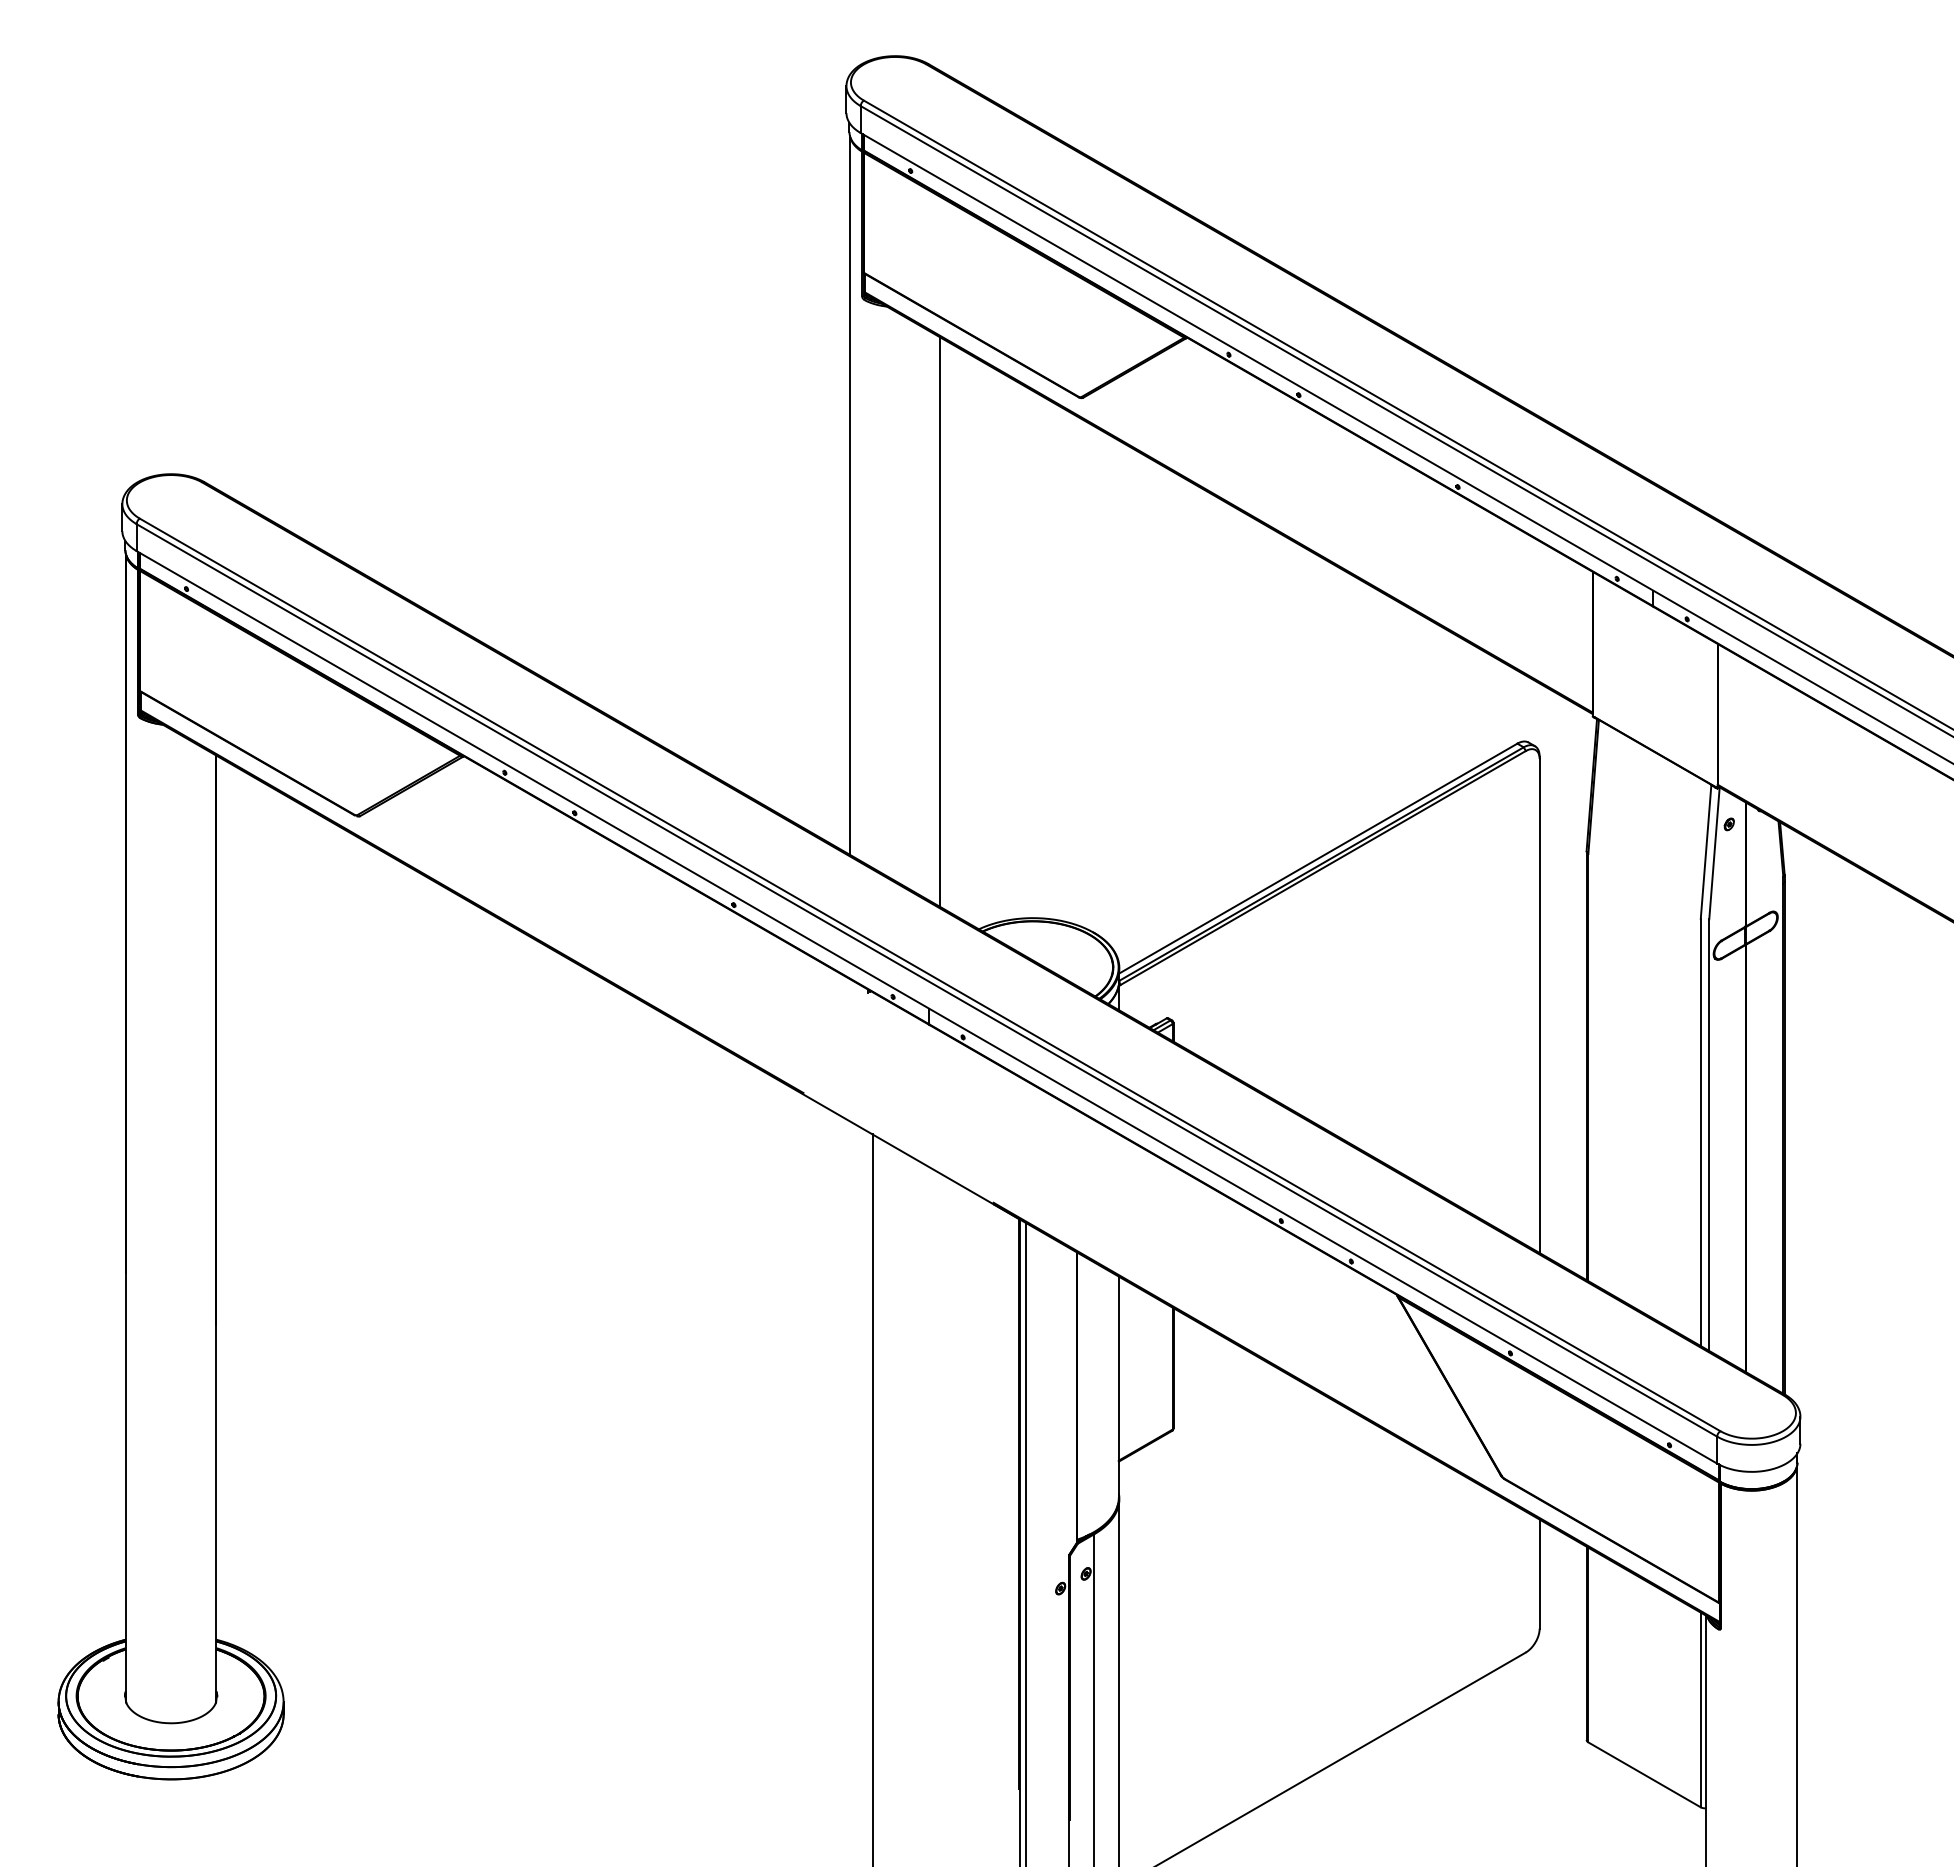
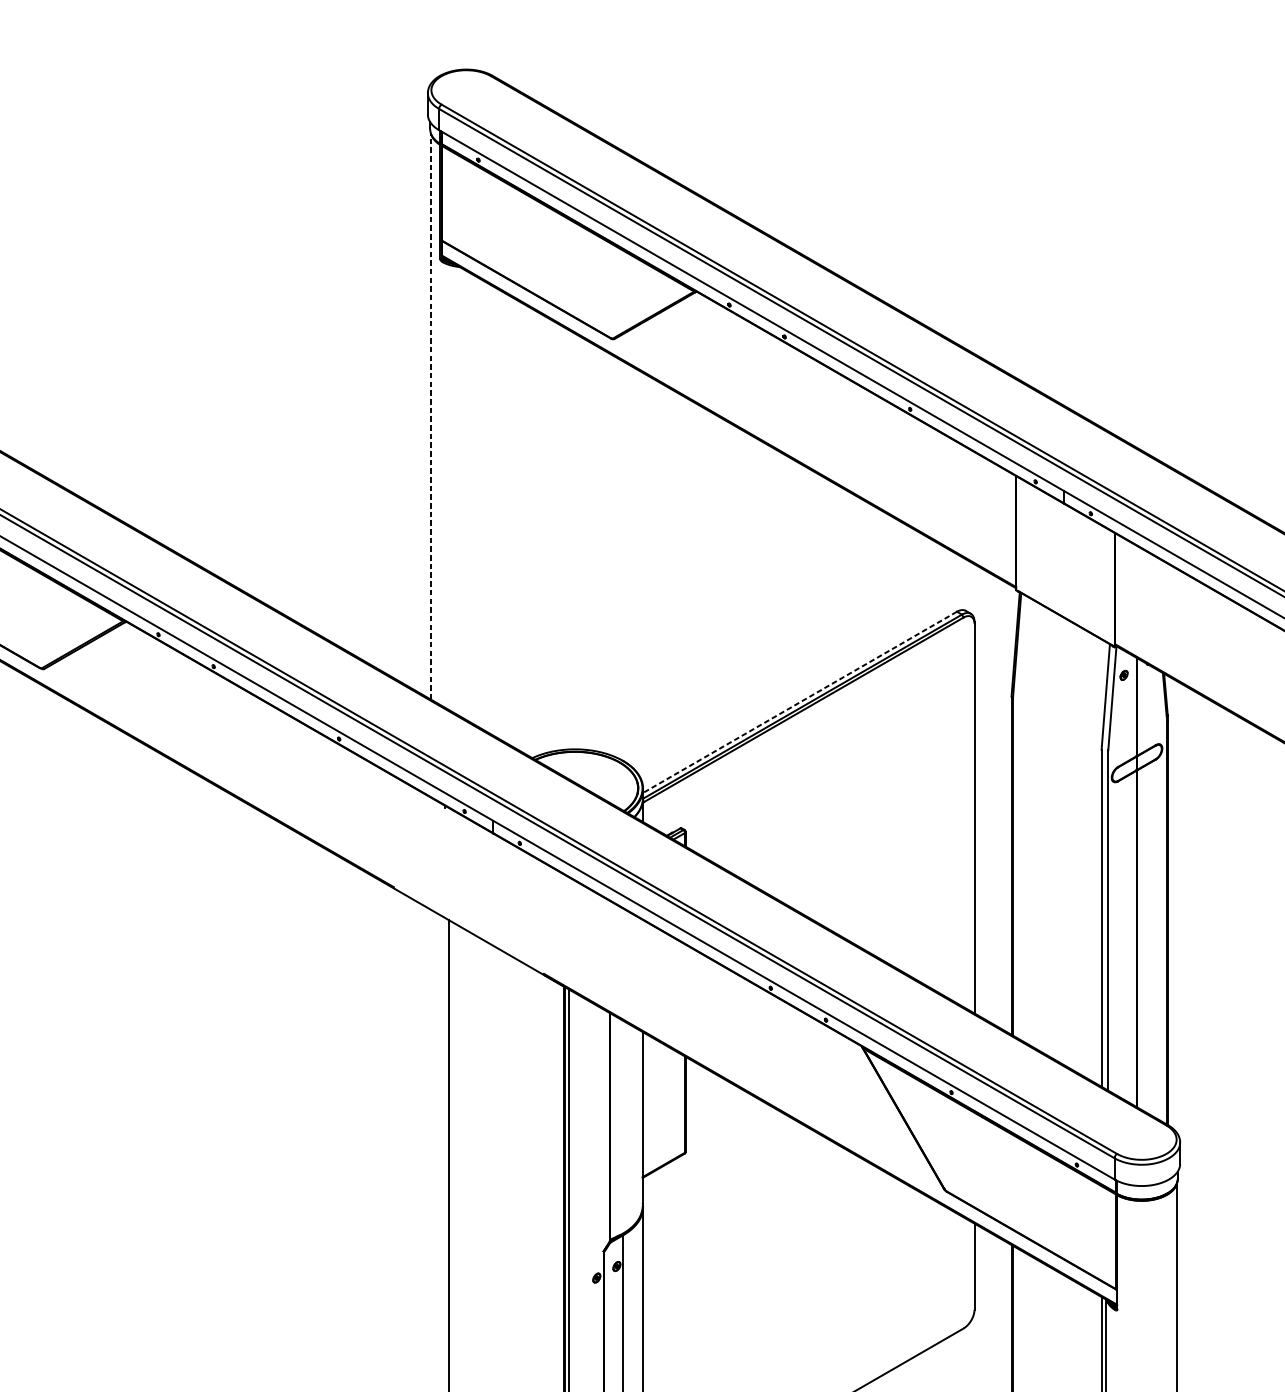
line: (849, 494) -> (430, 415), solid -> dashed
line: (940, 622) -> (502, 516), removed
line: (1318, 858) -> (800, 702), solid -> dashed

